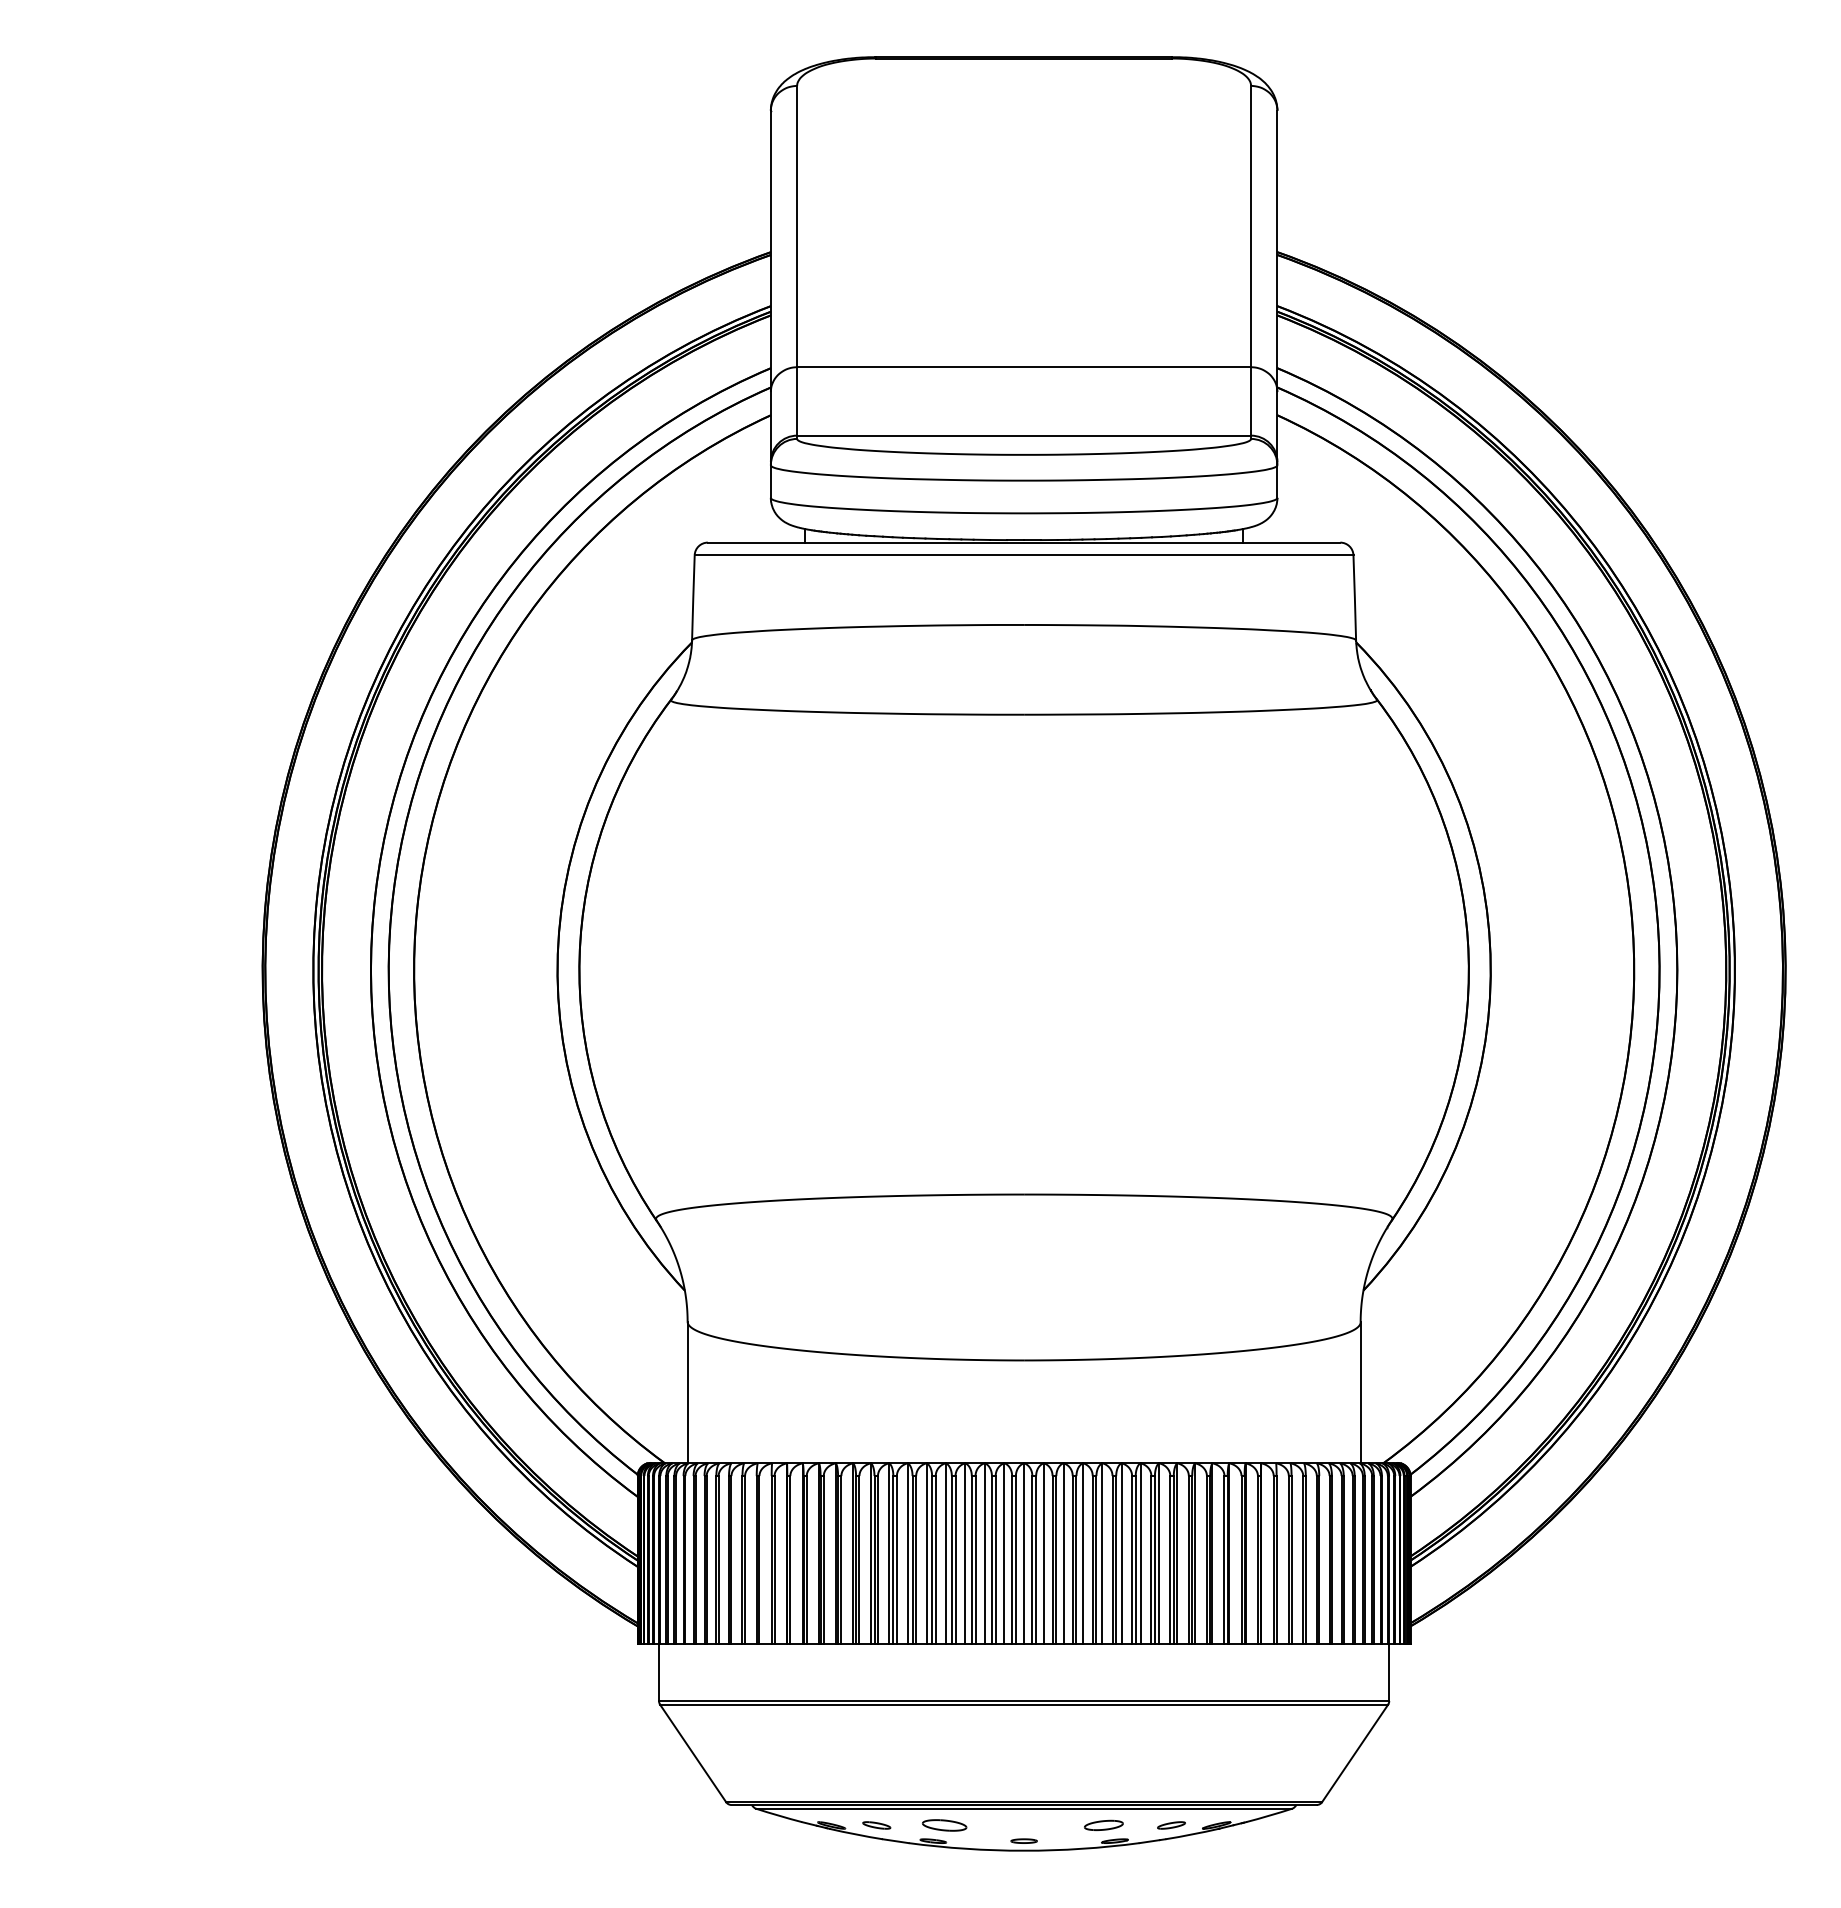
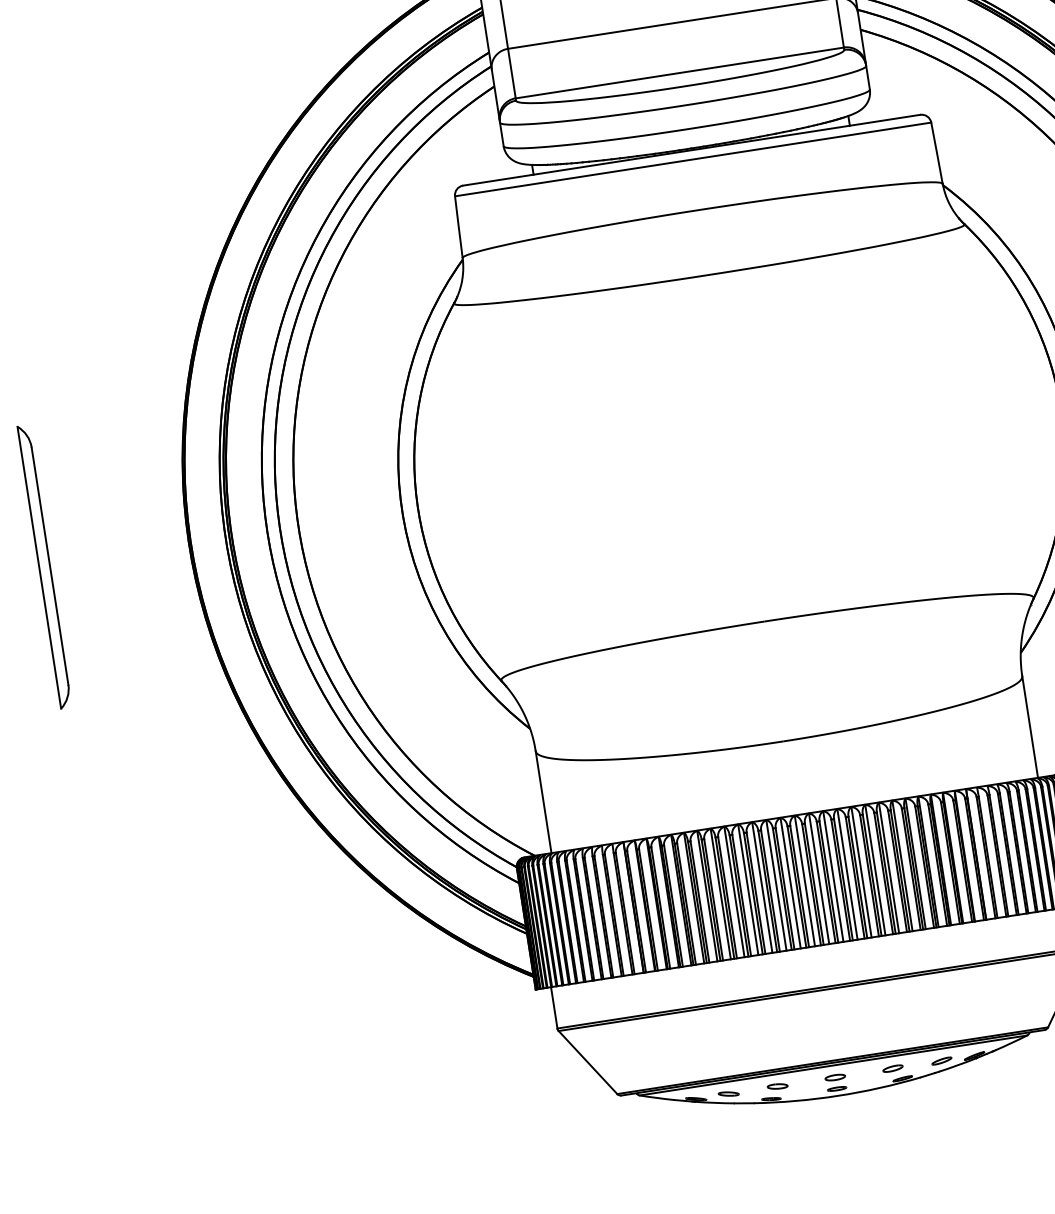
part: (62, 969) -> (44, 566), added
part: (943, 1825) -> (777, 1086), size x0.62
part: (1023, 1825) -> (834, 1077), added
part: (1103, 1825) -> (892, 1068), size x0.71

